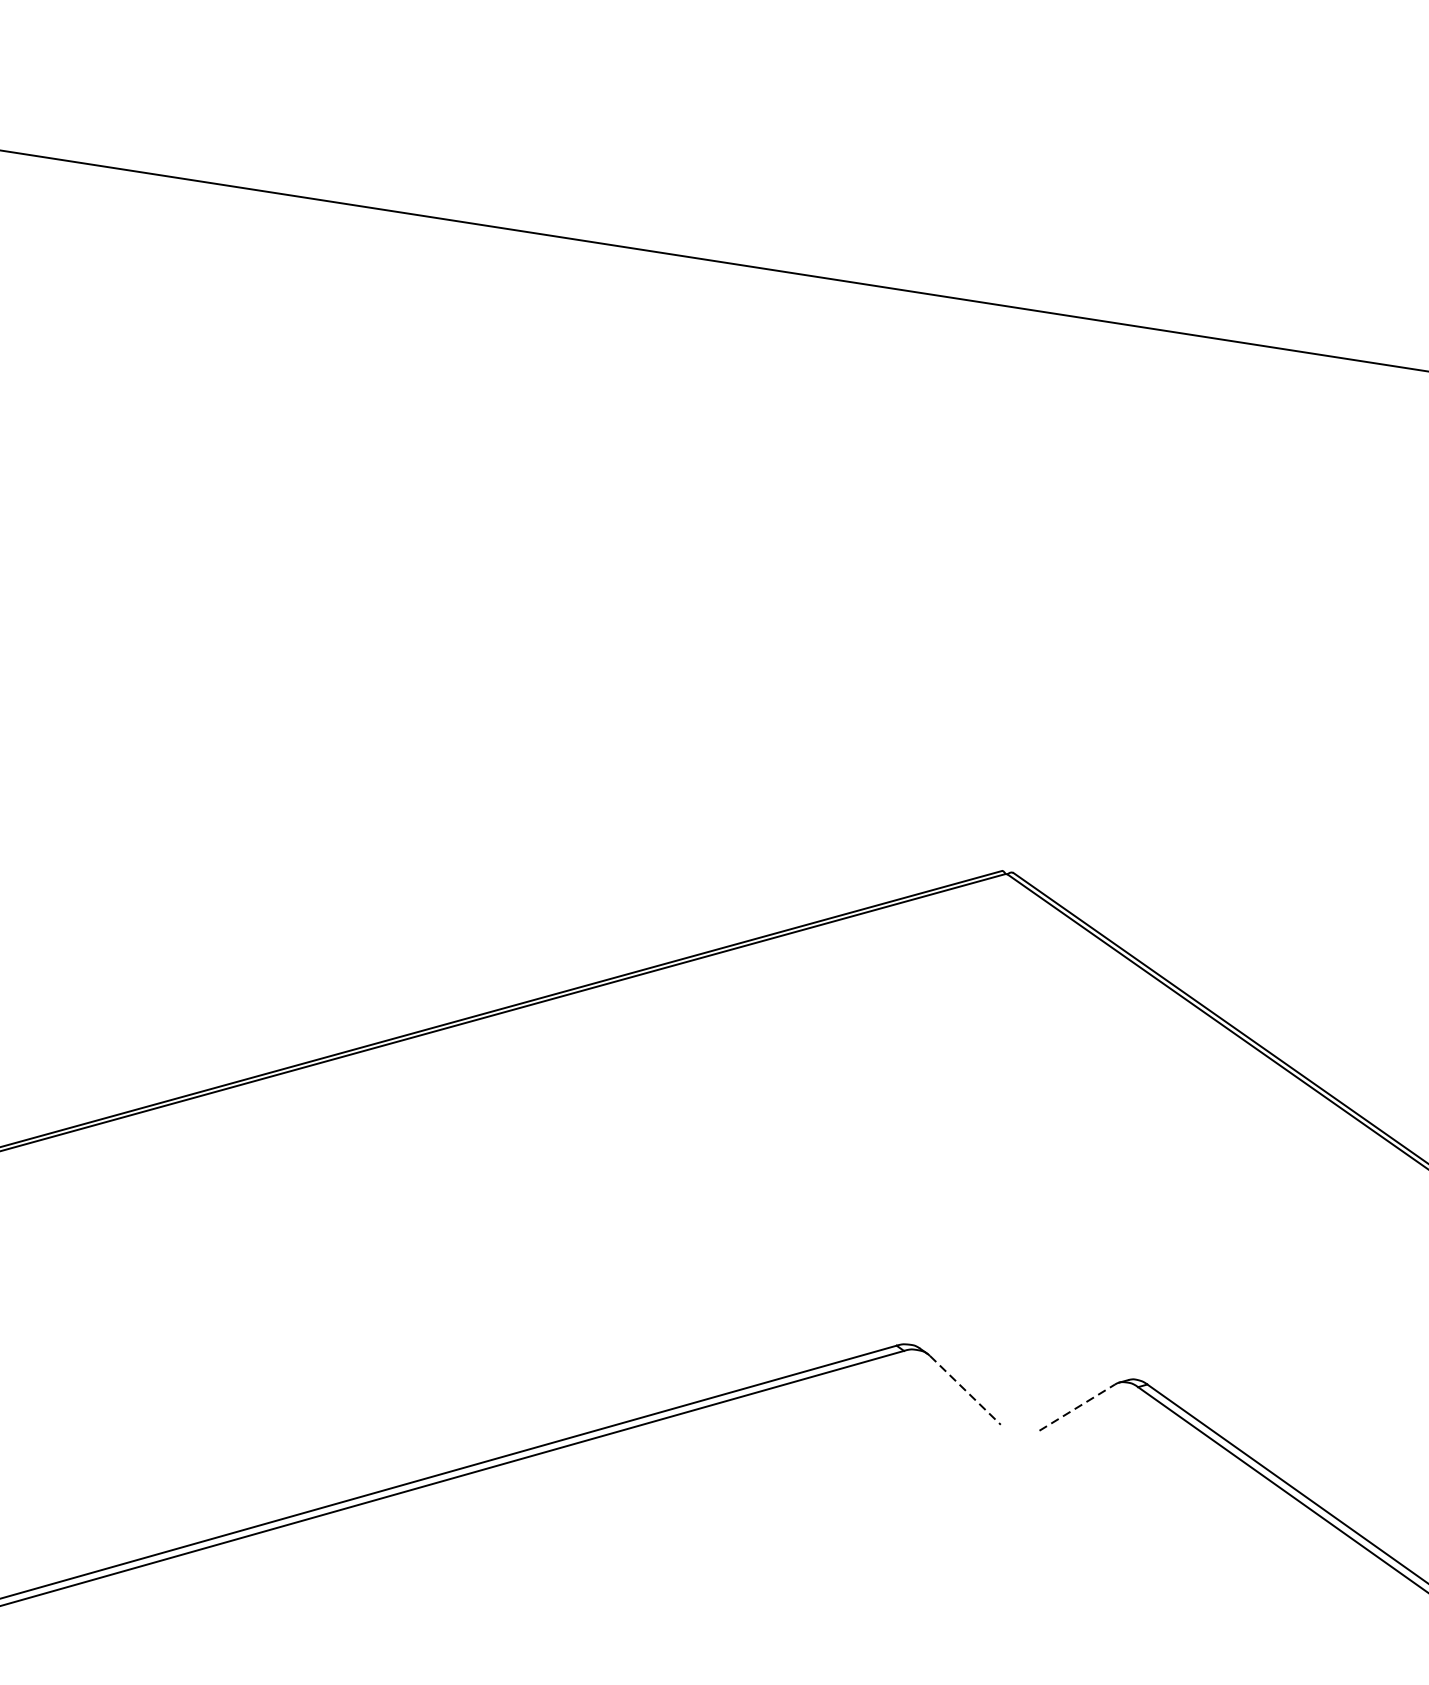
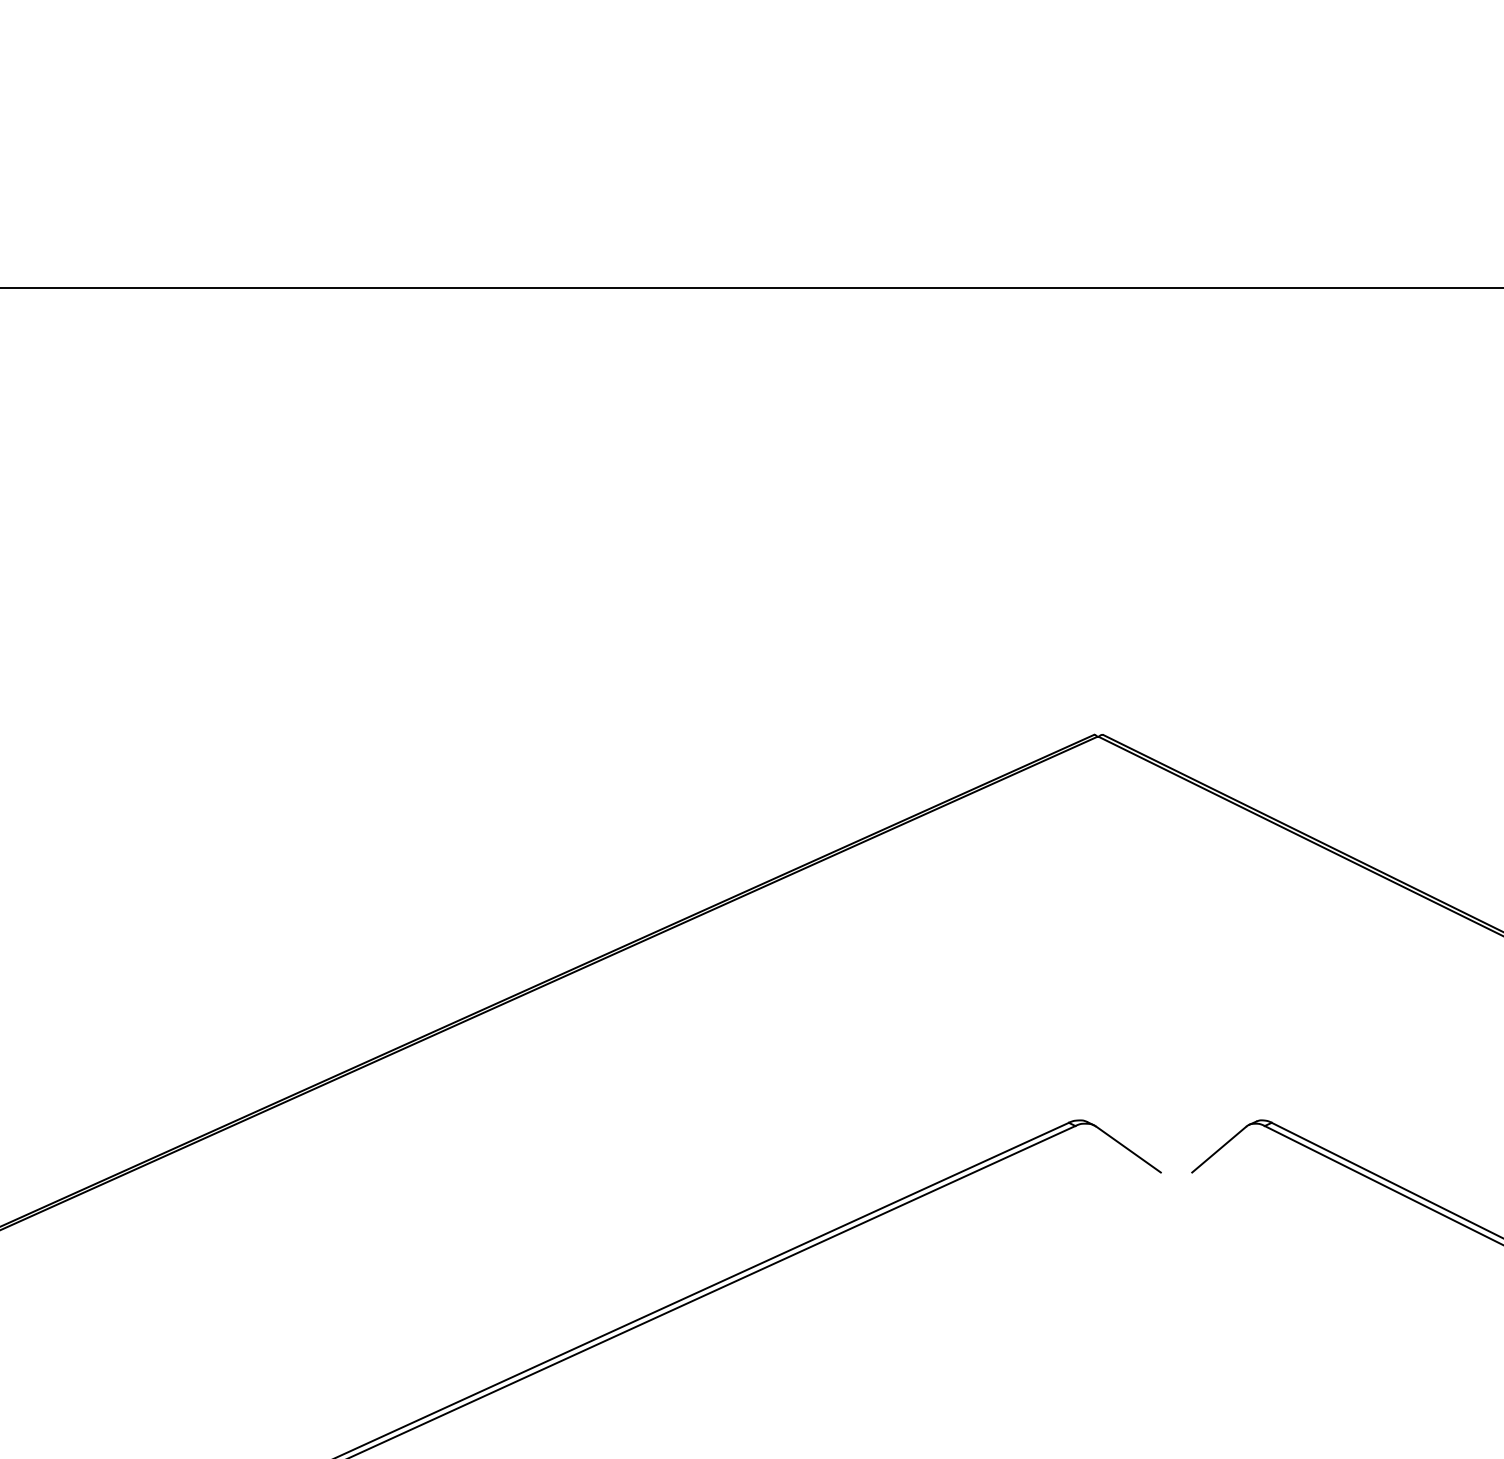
line: (966, 1390) -> (1129, 1149), dashed -> solid
line: (1077, 1407) -> (1219, 1149), dashed -> solid

